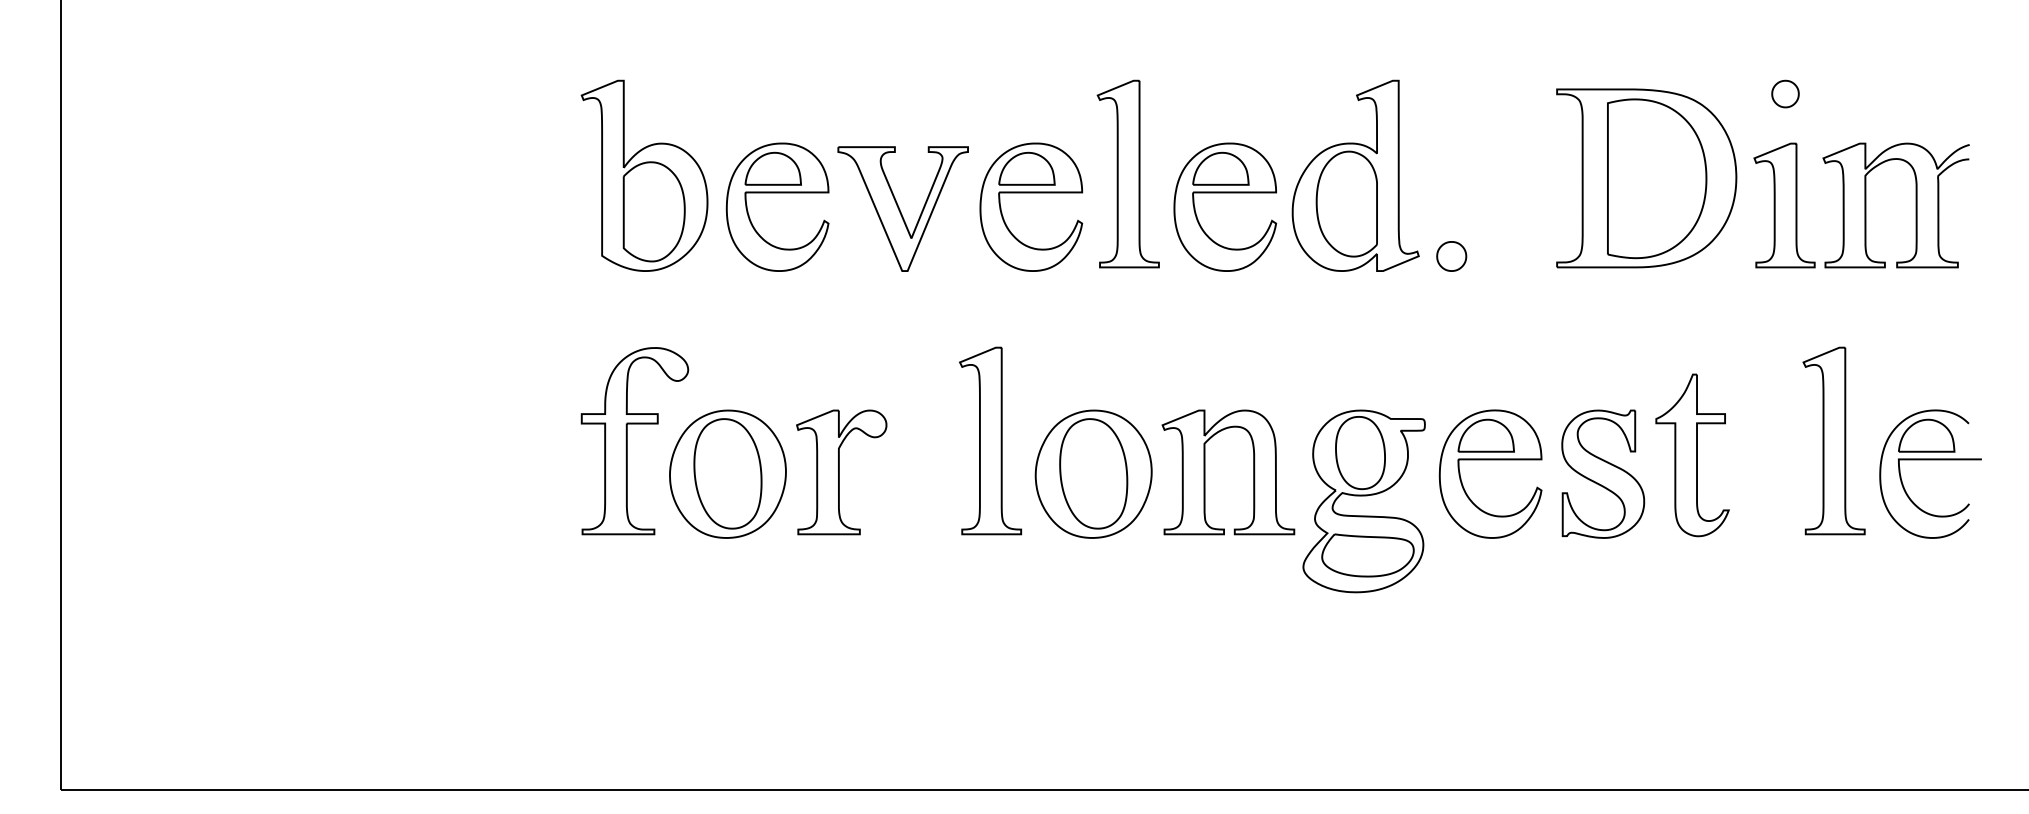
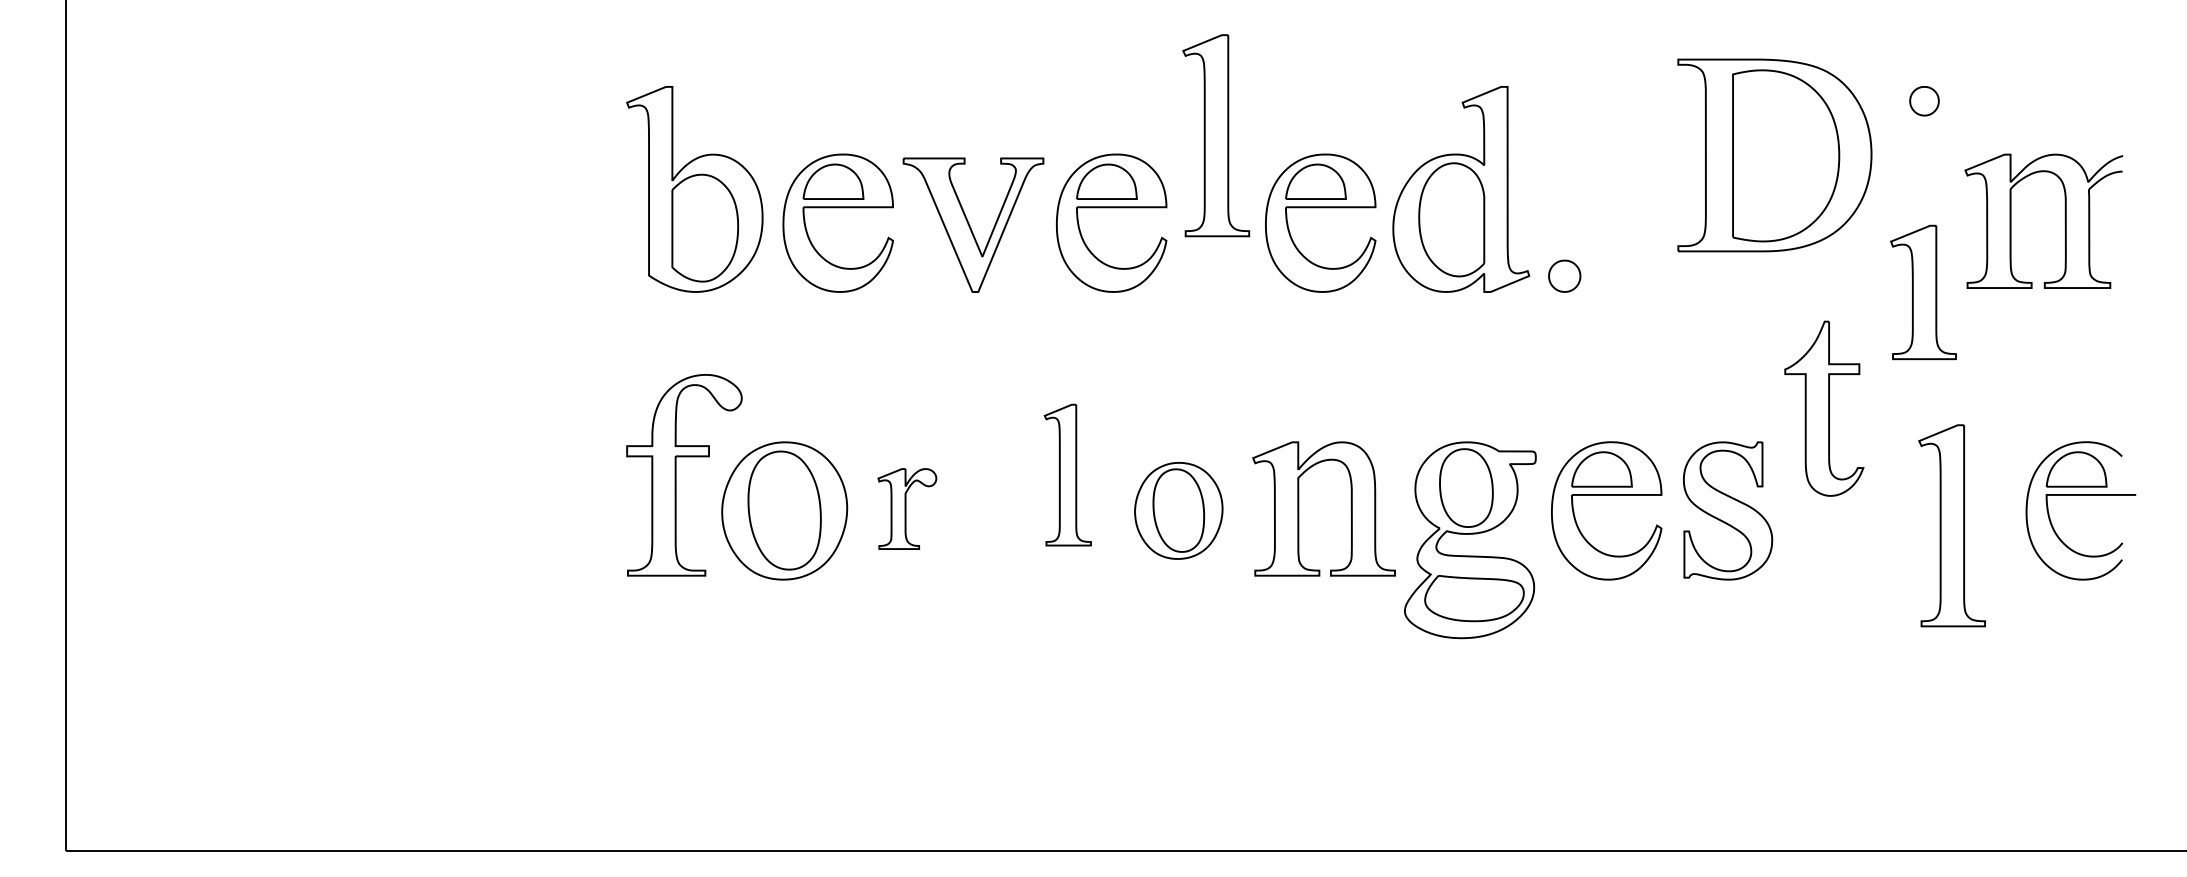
part: (1127, 173) -> (1215, 135), moved
part: (1646, 178) -> (1774, 155), moved
part: (1784, 205) -> (1923, 292), moved
part: (990, 440) -> (1067, 474), size x0.7
part: (1833, 440) -> (1951, 525), moved
part: (1692, 455) -> (1824, 408), moved
part: (841, 472) -> (907, 509), size x0.6
part: (1093, 473) -> (1178, 510), size x0.7

